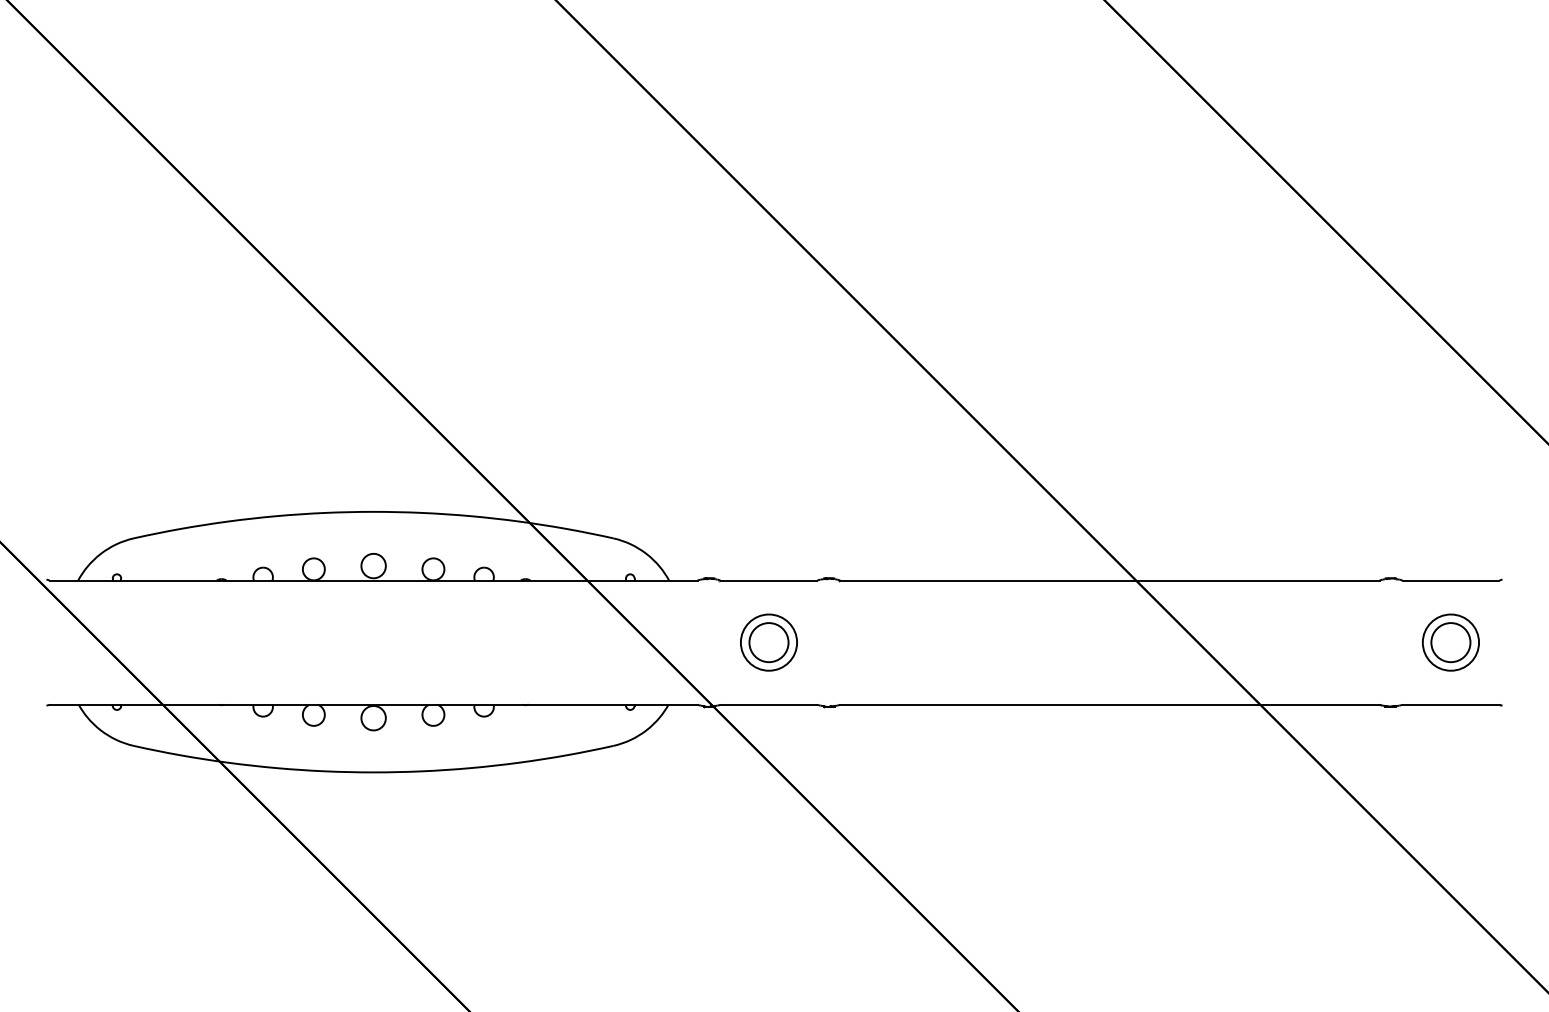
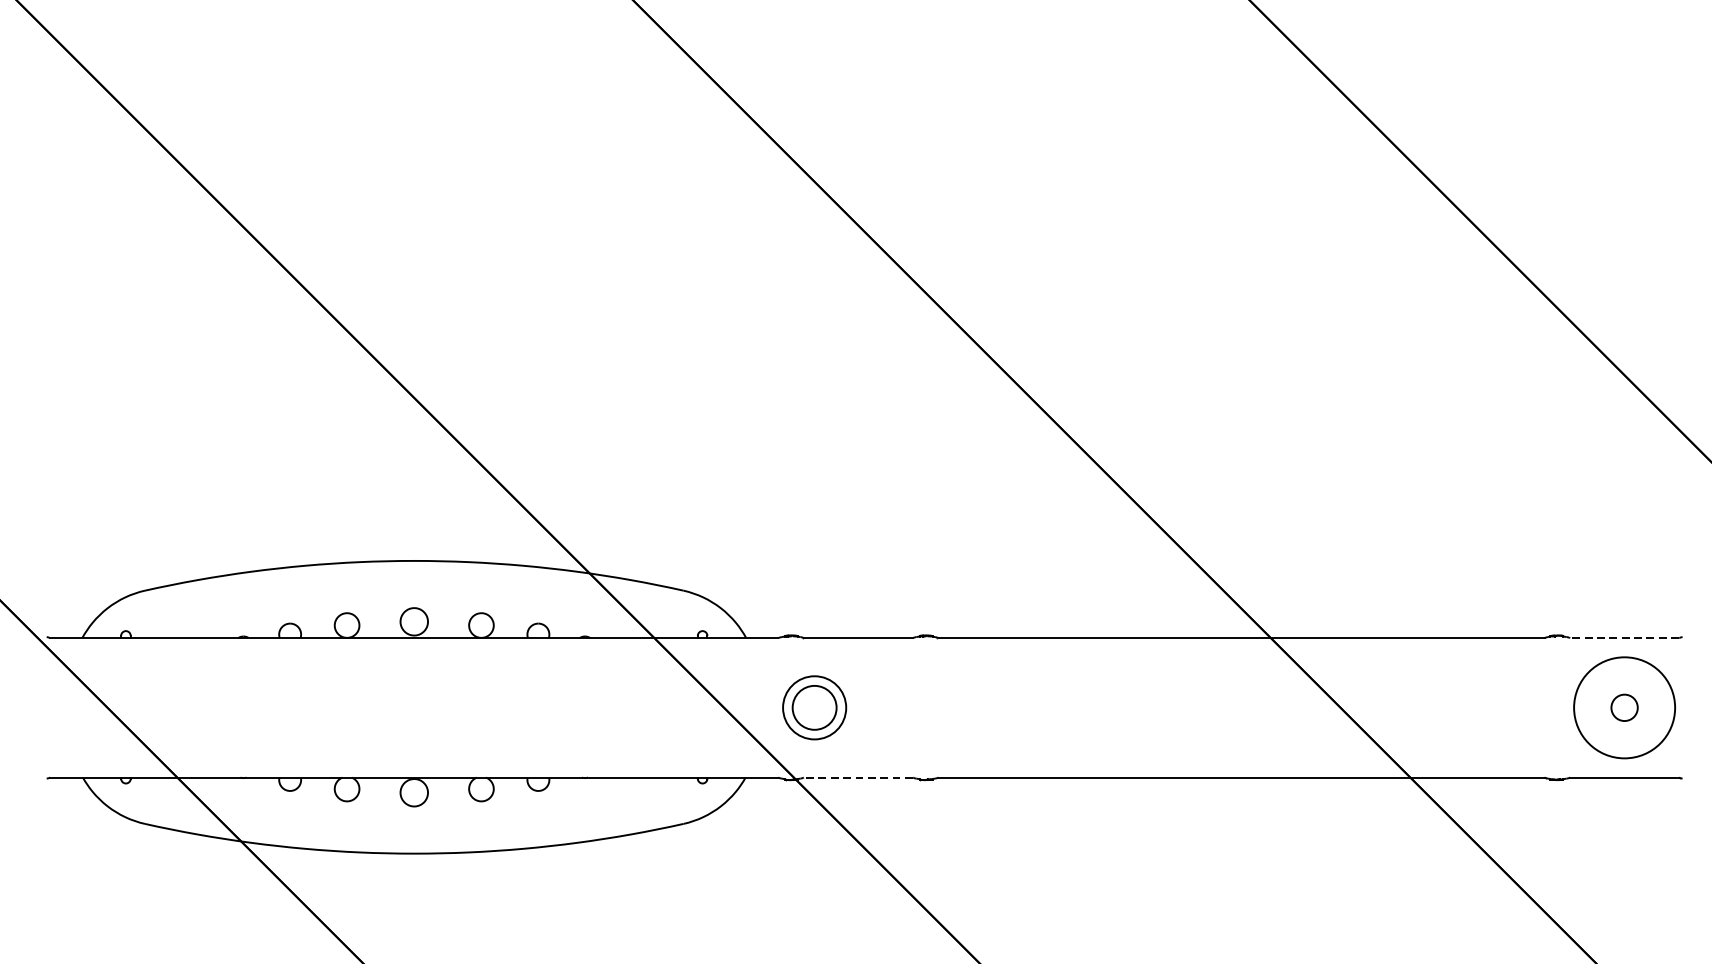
line: (1450, 580) -> (1624, 638), solid -> dashed
part: (768, 642) -> (814, 707), moved
circle: (1450, 642) -> (1624, 707), size x0.6
circle: (1450, 642) -> (1624, 707), size x1.6
line: (768, 704) -> (857, 777), solid -> dashed

